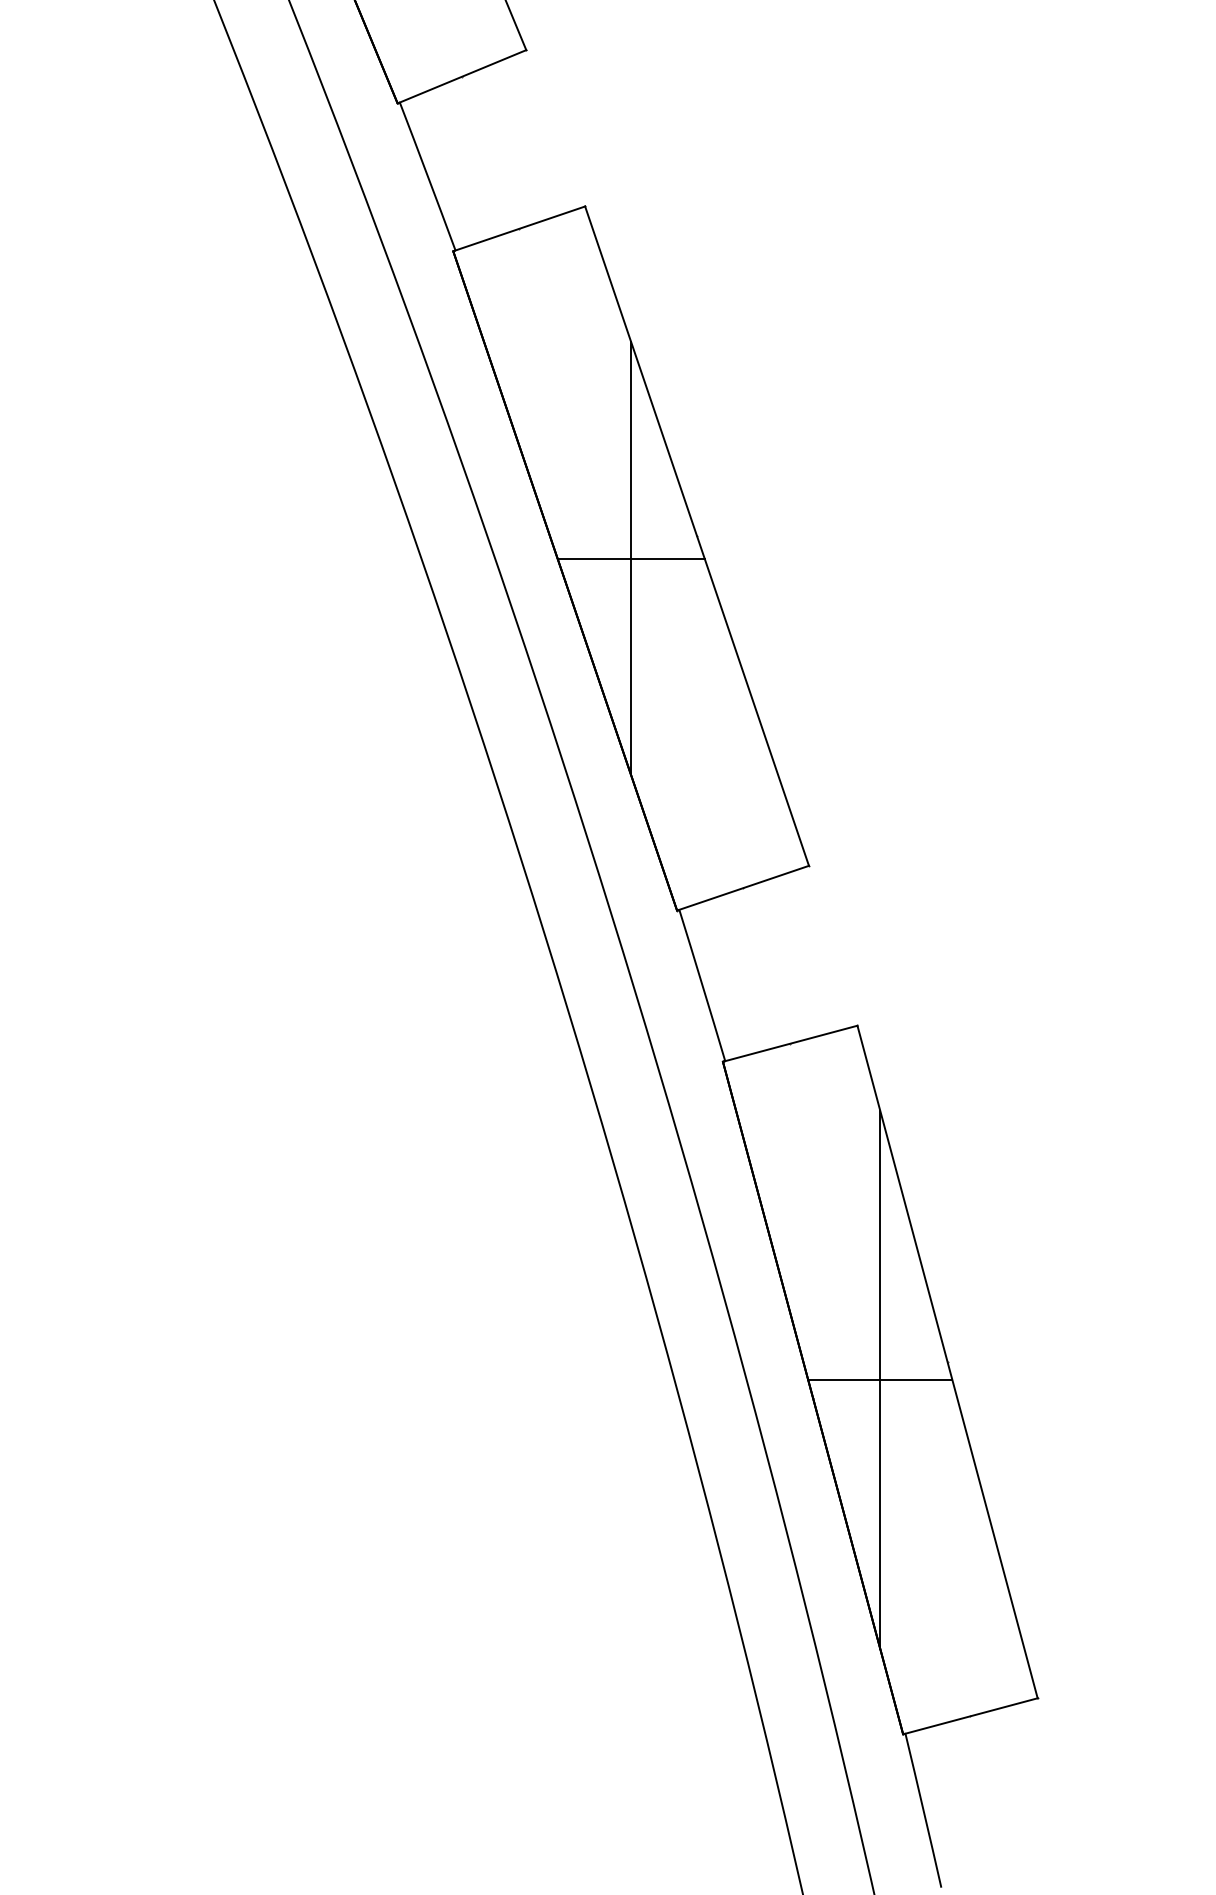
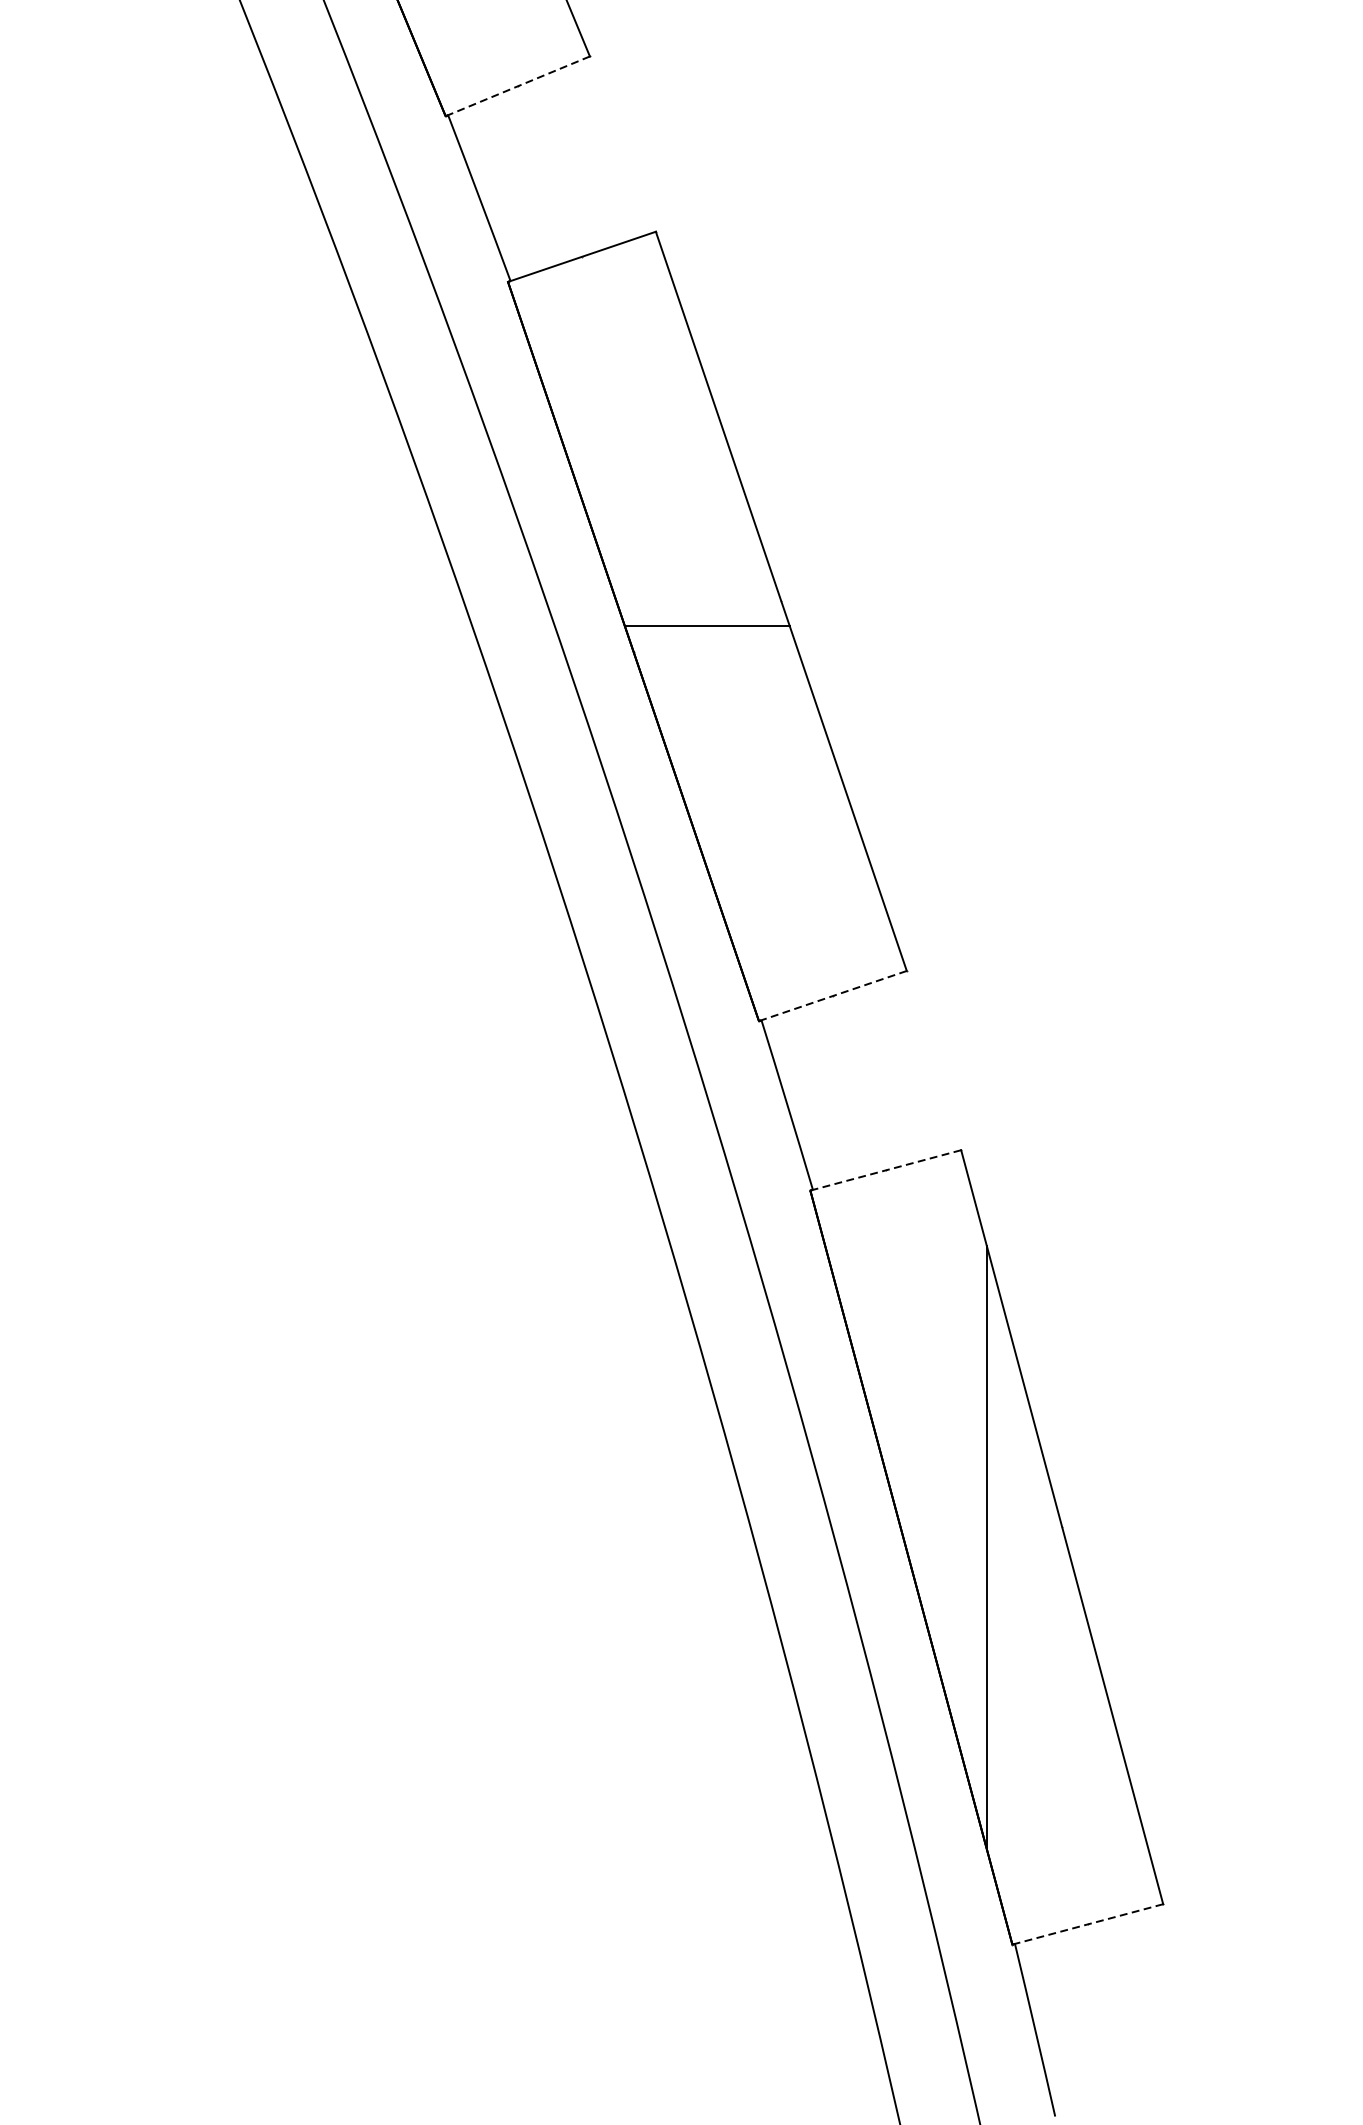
line: (461, 76) -> (517, 86), solid -> dashed
line: (631, 558) -> (707, 626), removed
line: (743, 888) -> (833, 996), solid -> dashed
line: (790, 1043) -> (886, 1170), solid -> dashed
line: (880, 1380) -> (986, 1547), removed
line: (970, 1716) -> (1087, 1924), solid -> dashed

